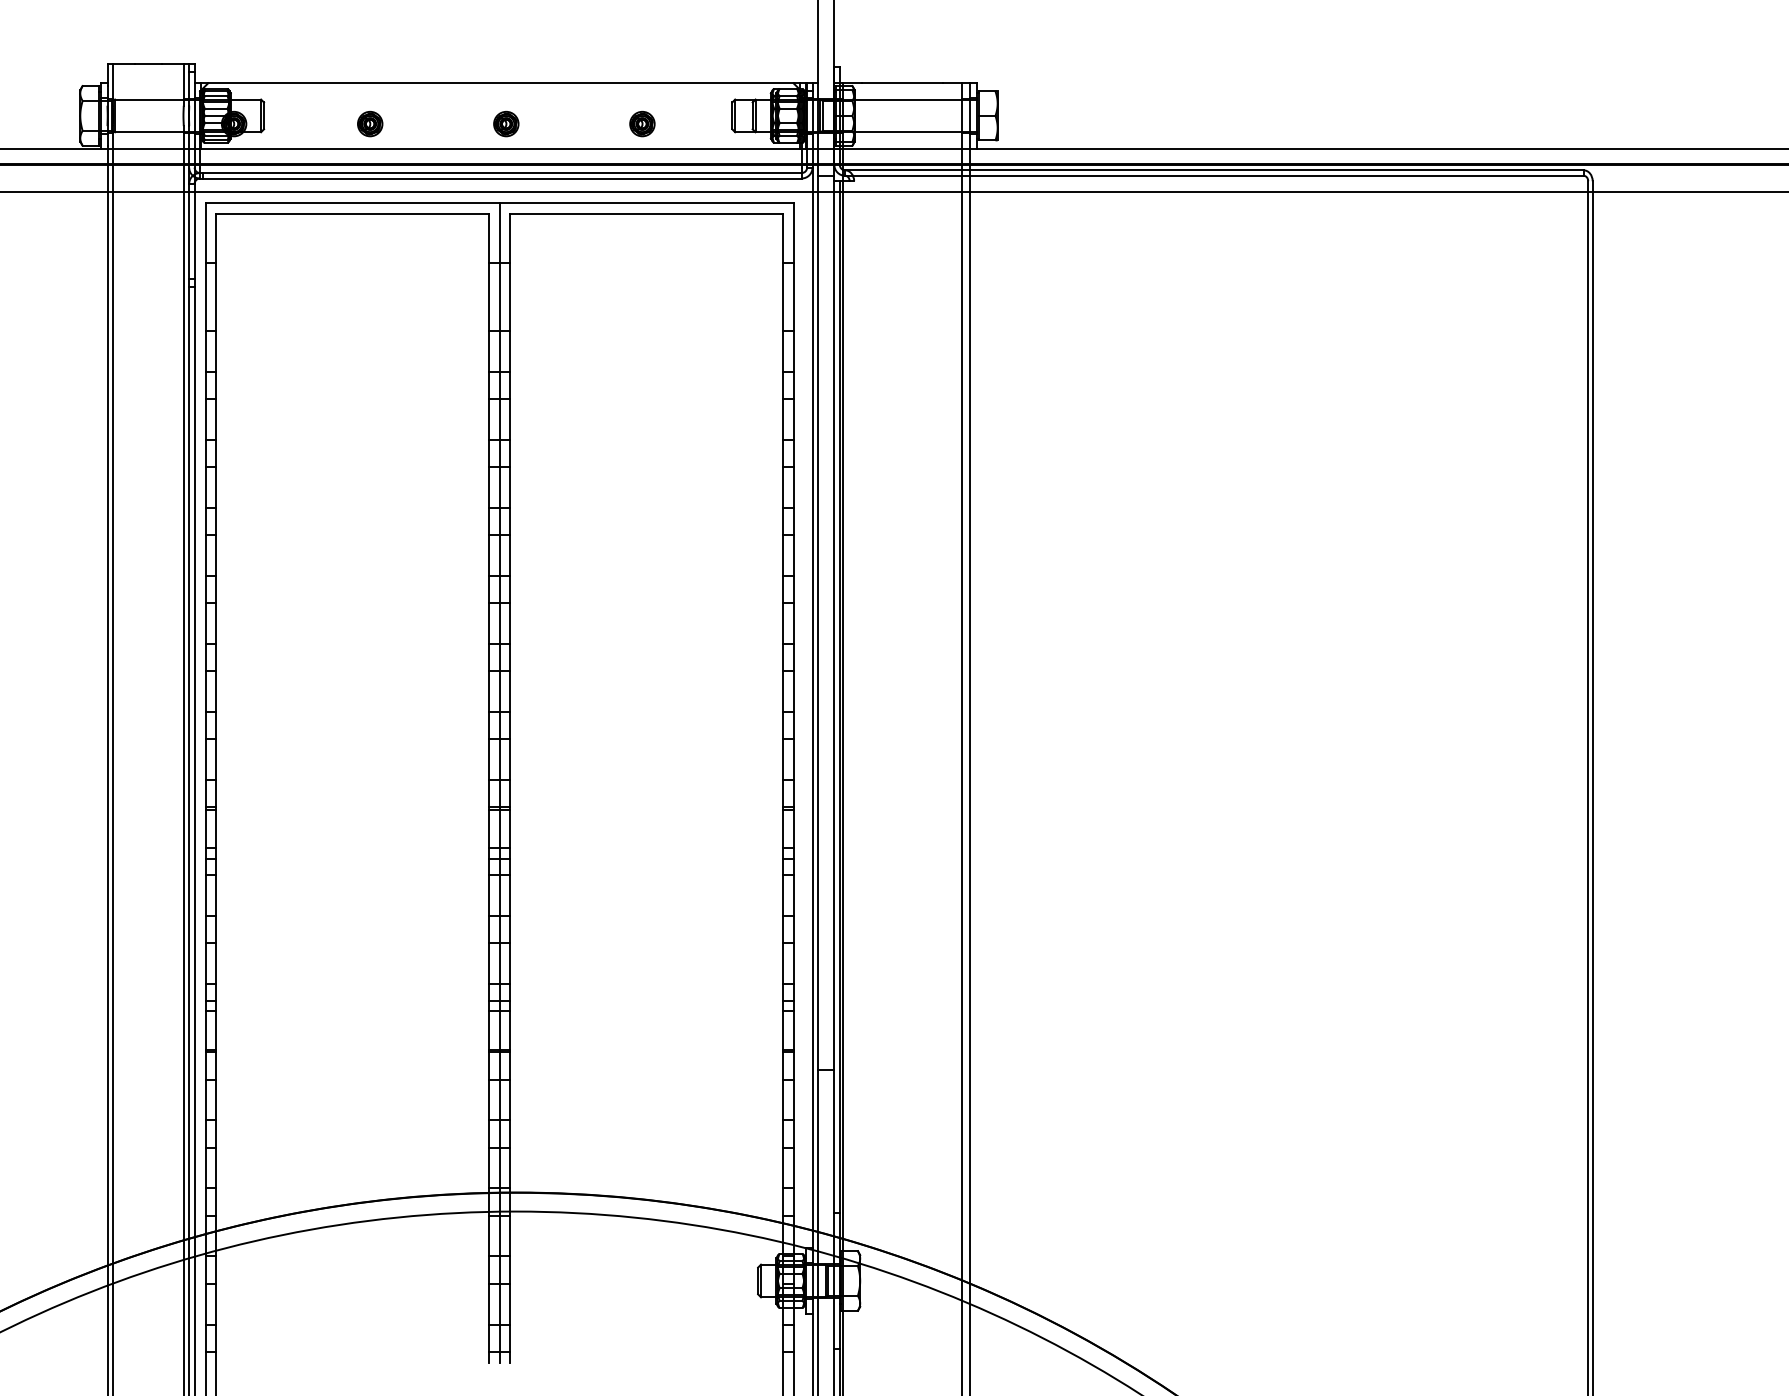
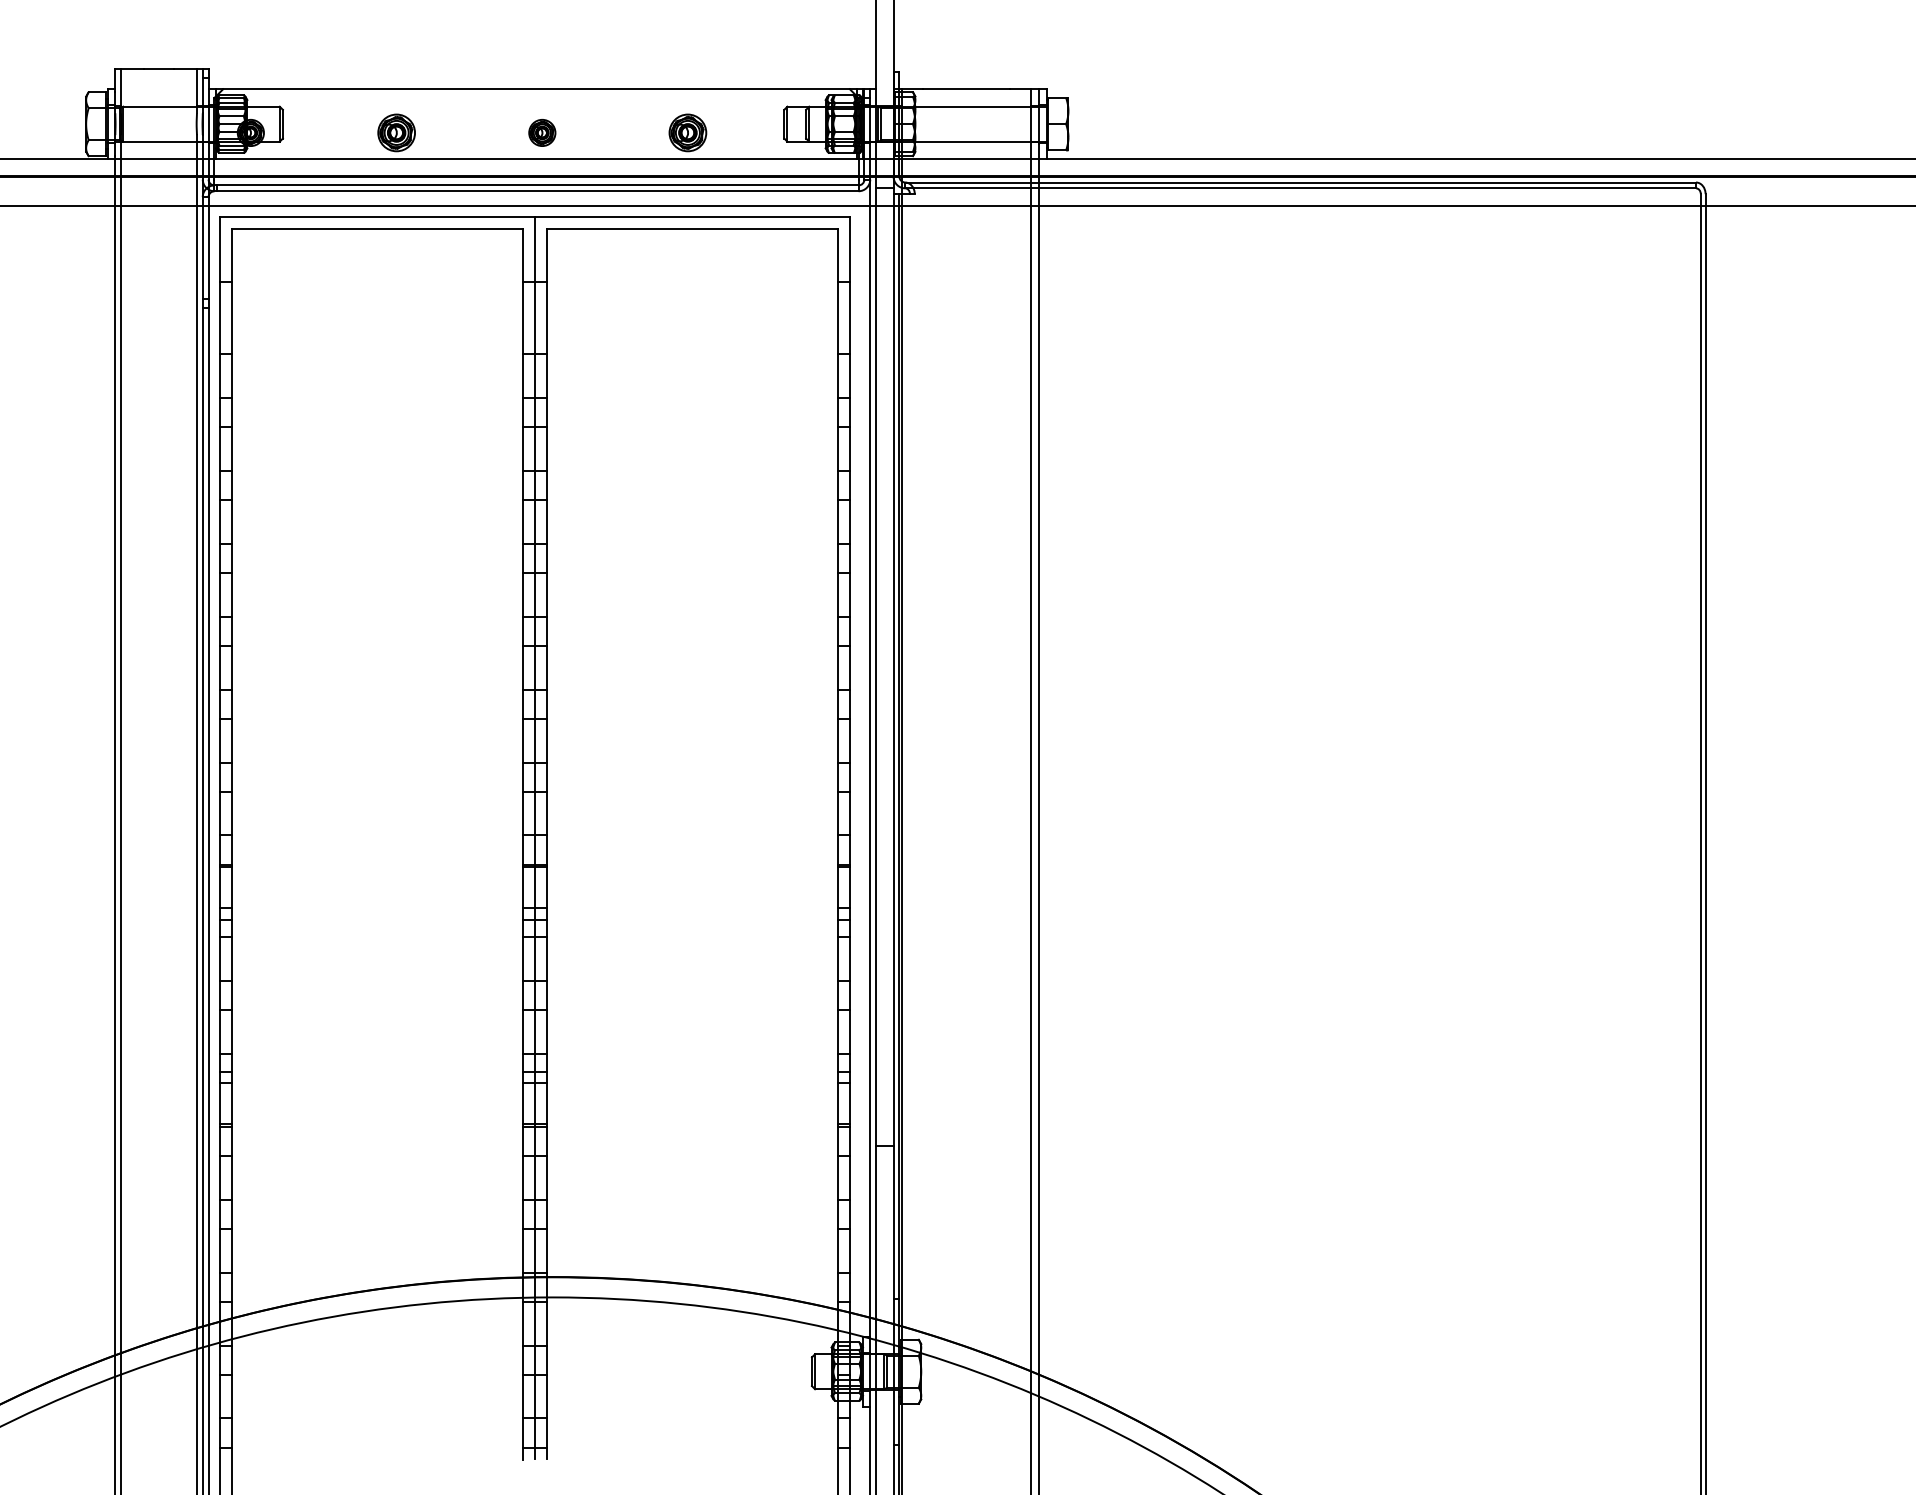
part: (370, 123) -> (396, 132), size x1.4
part: (642, 123) -> (688, 132), size x1.4

